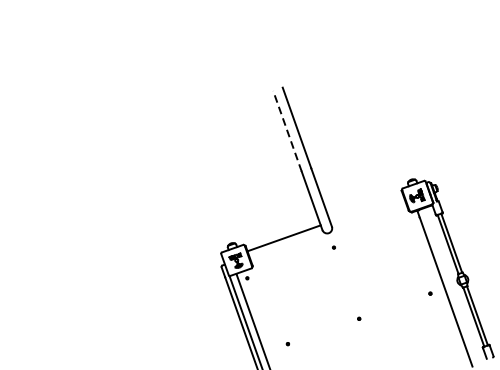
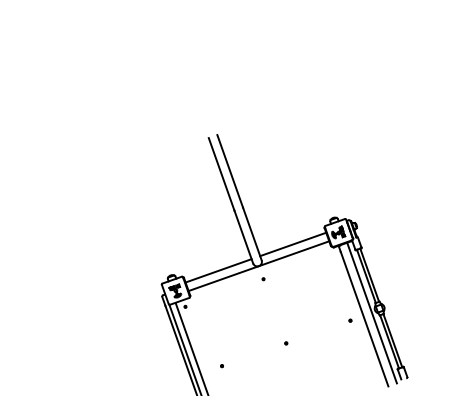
line: (287, 131) -> (221, 174), dashed -> solid
line: (367, 209) -> (293, 244), added
line: (328, 233) -> (258, 266), added
line: (453, 284) -> (371, 312), added

